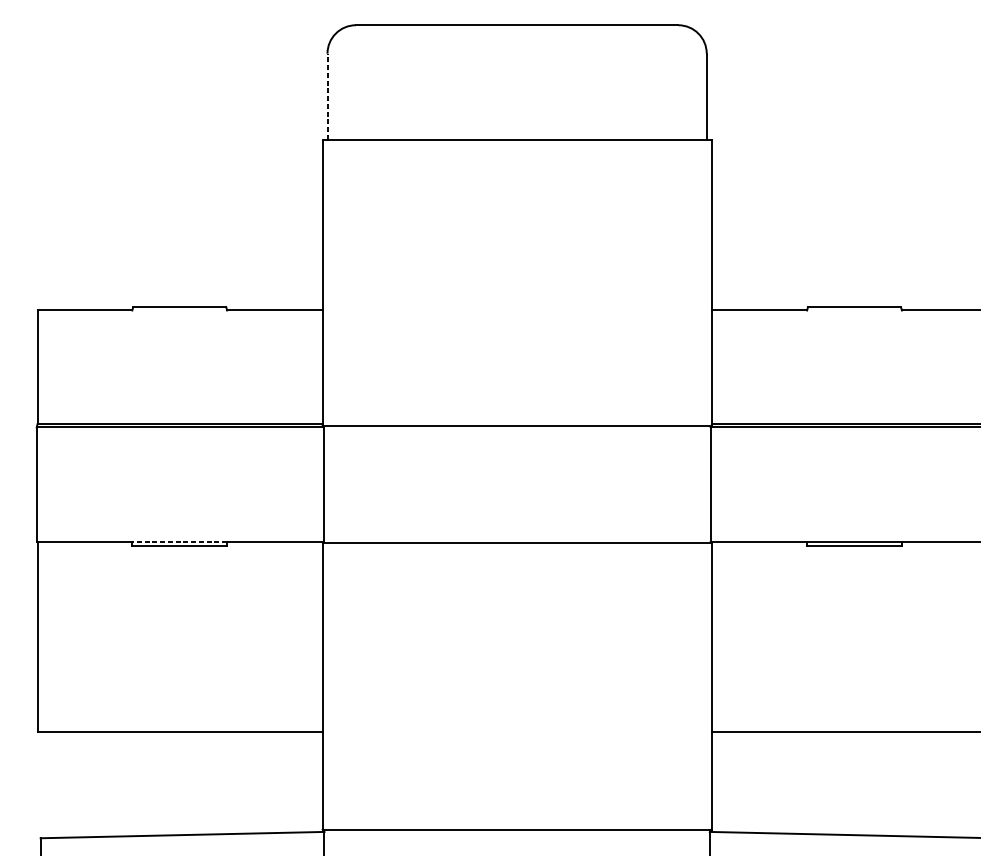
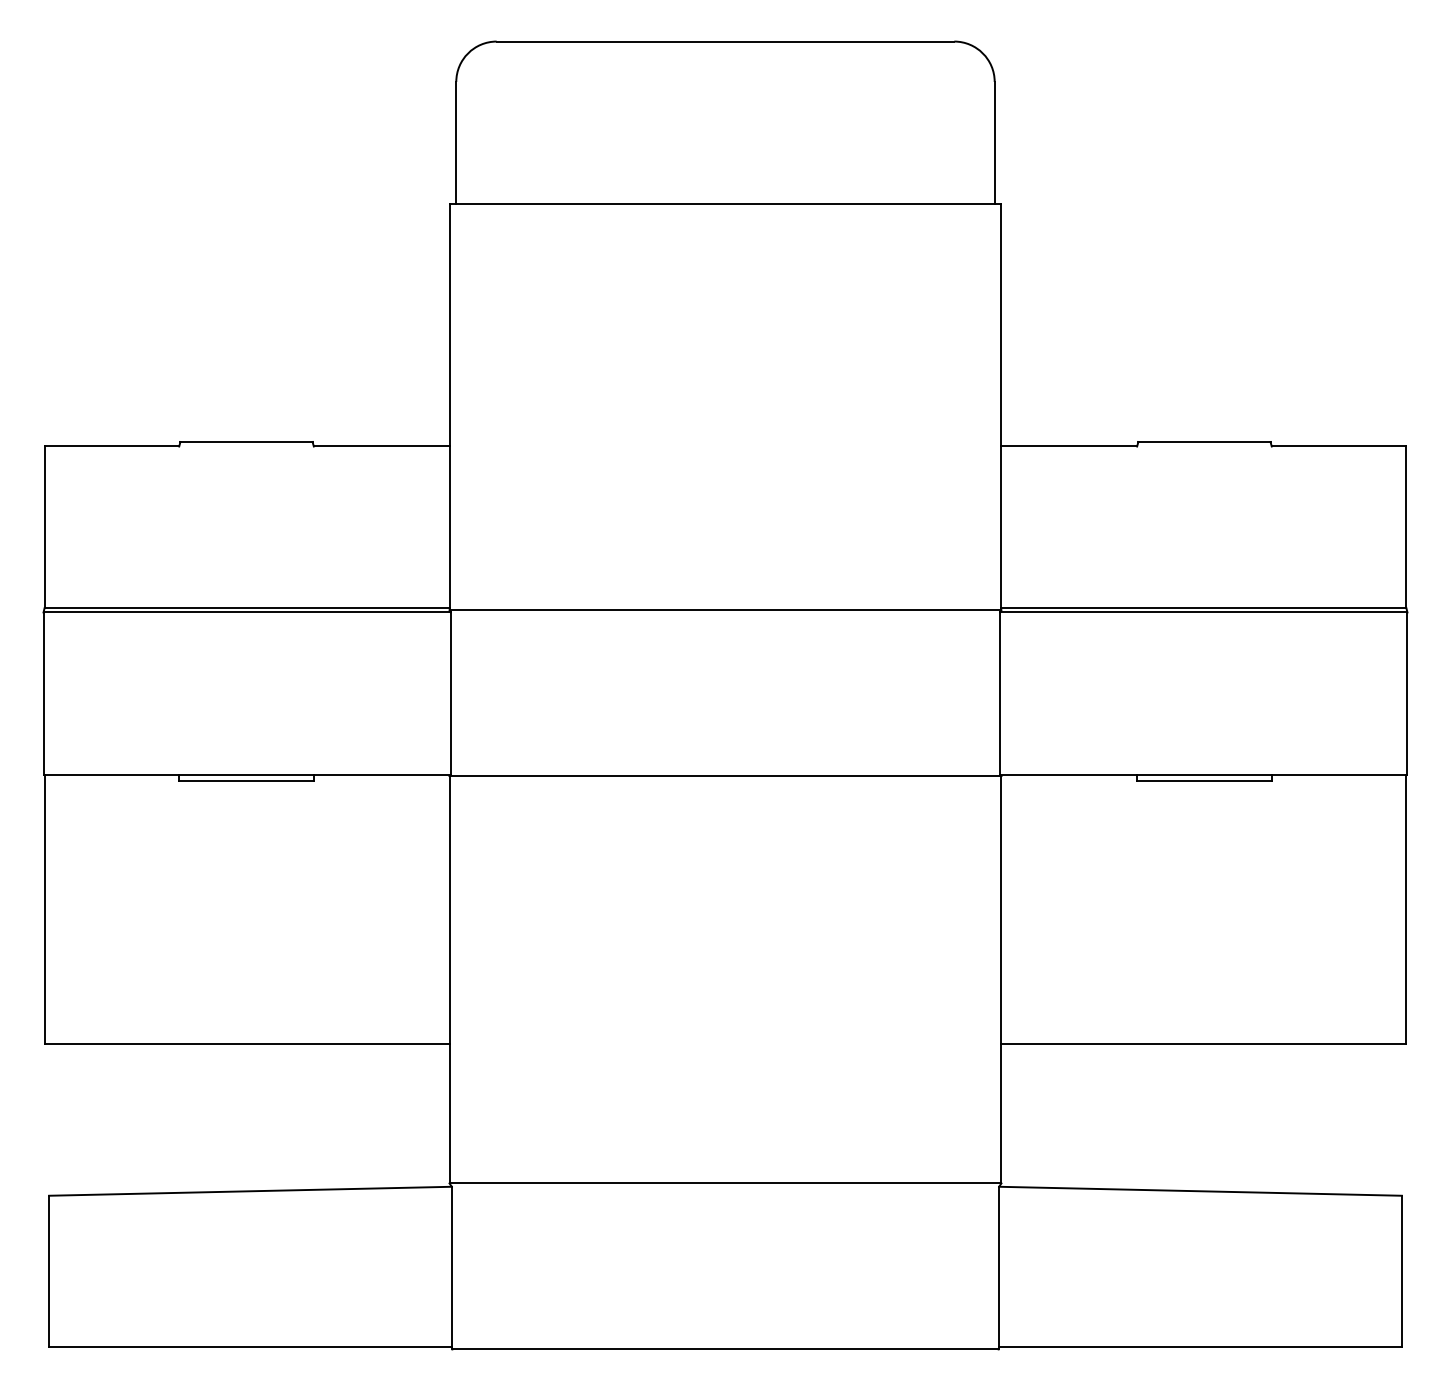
line: (327, 96) -> (456, 142), dashed -> solid
line: (179, 542) -> (246, 775), dashed -> solid

